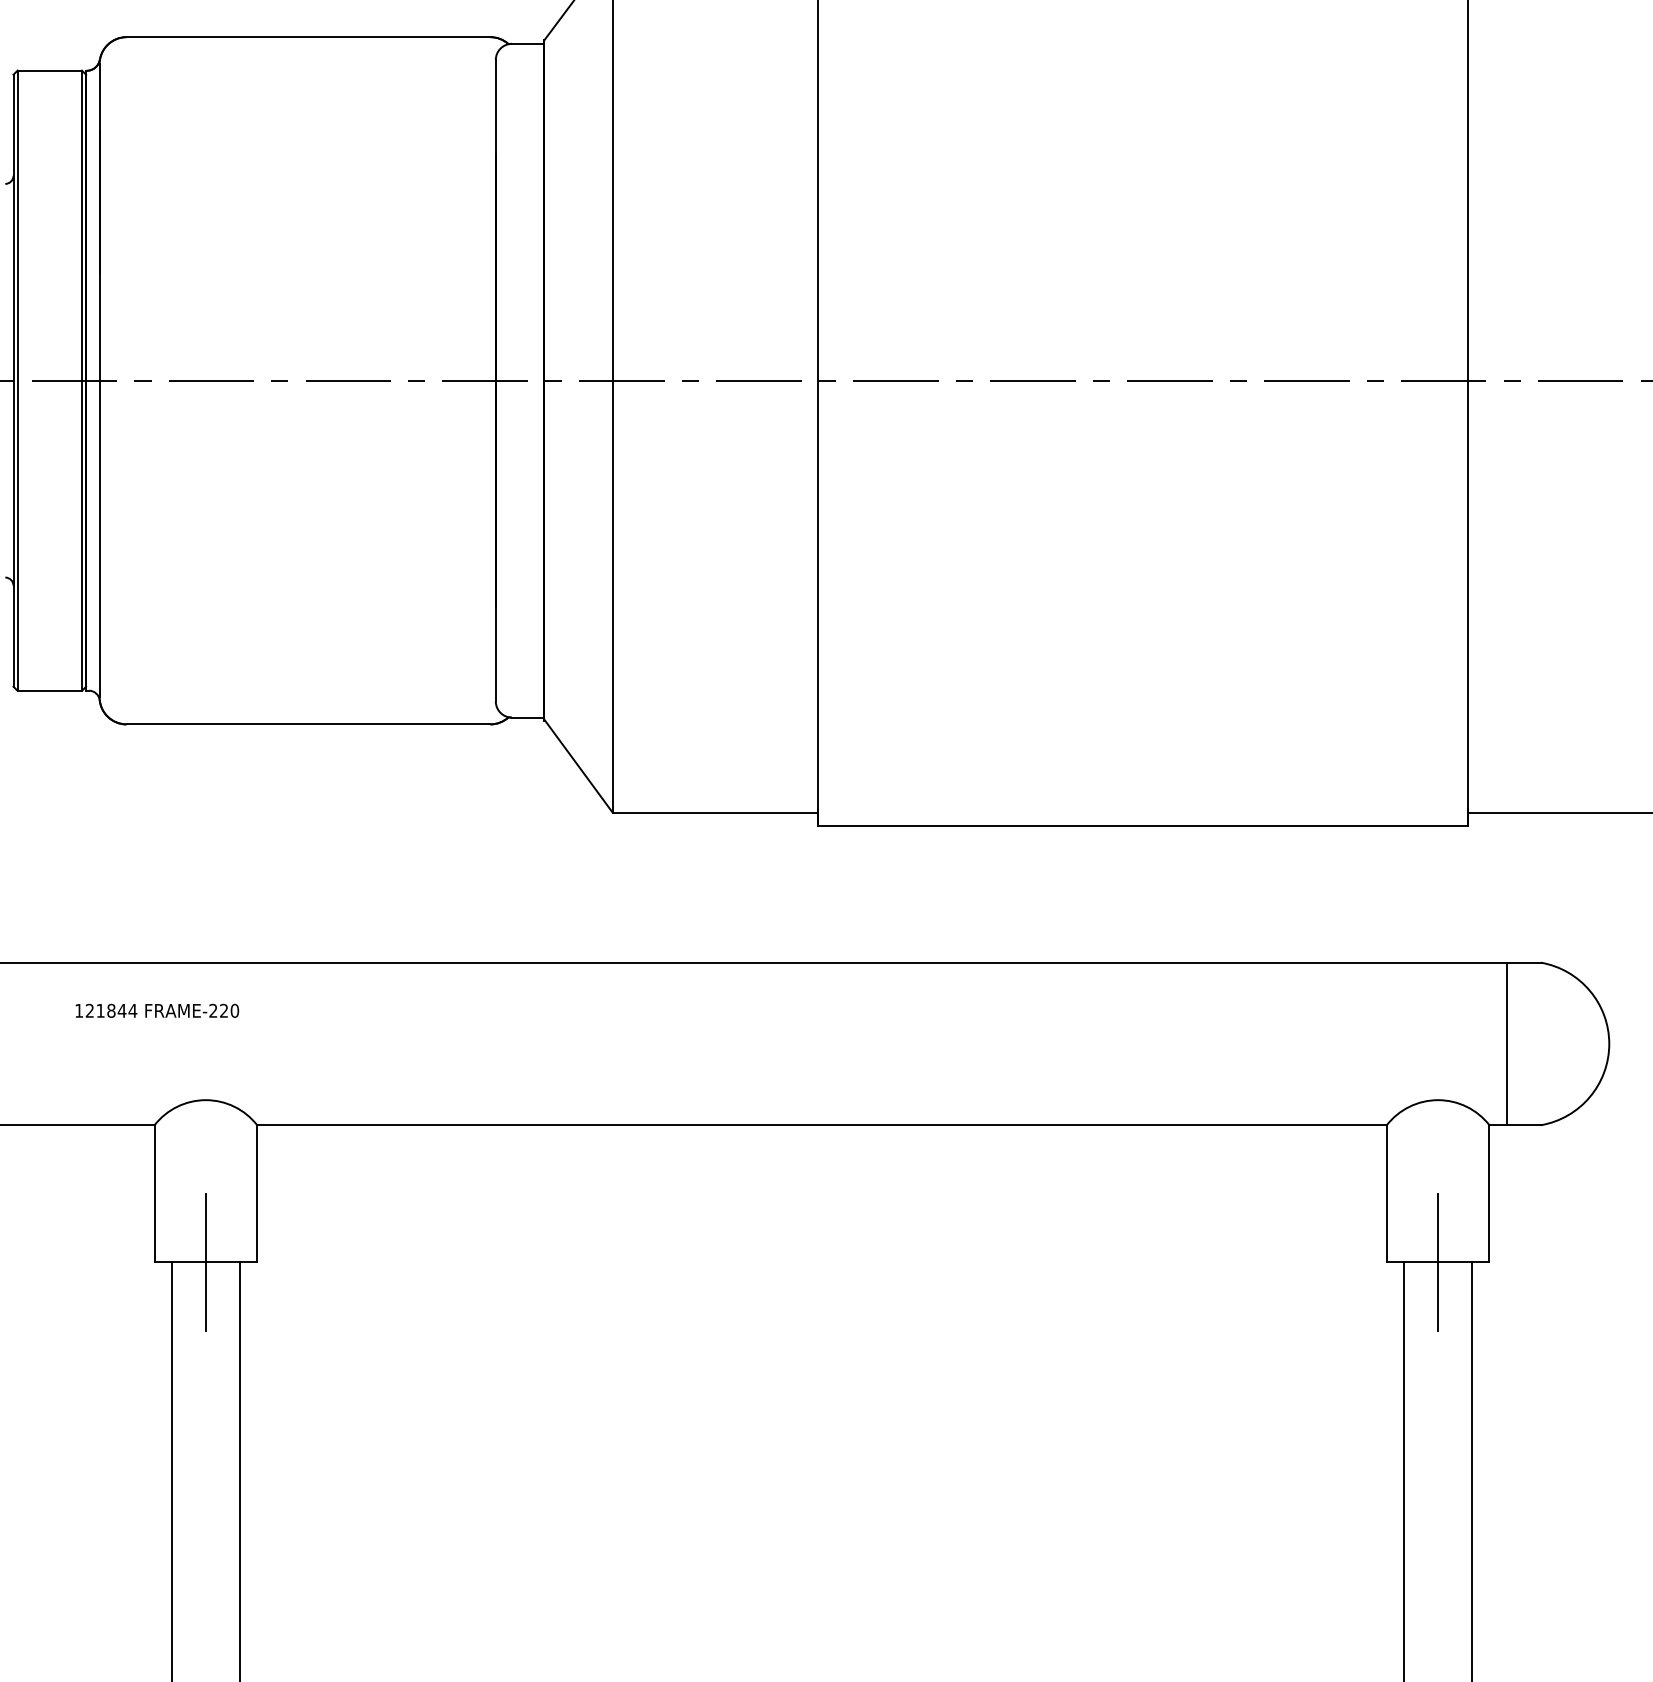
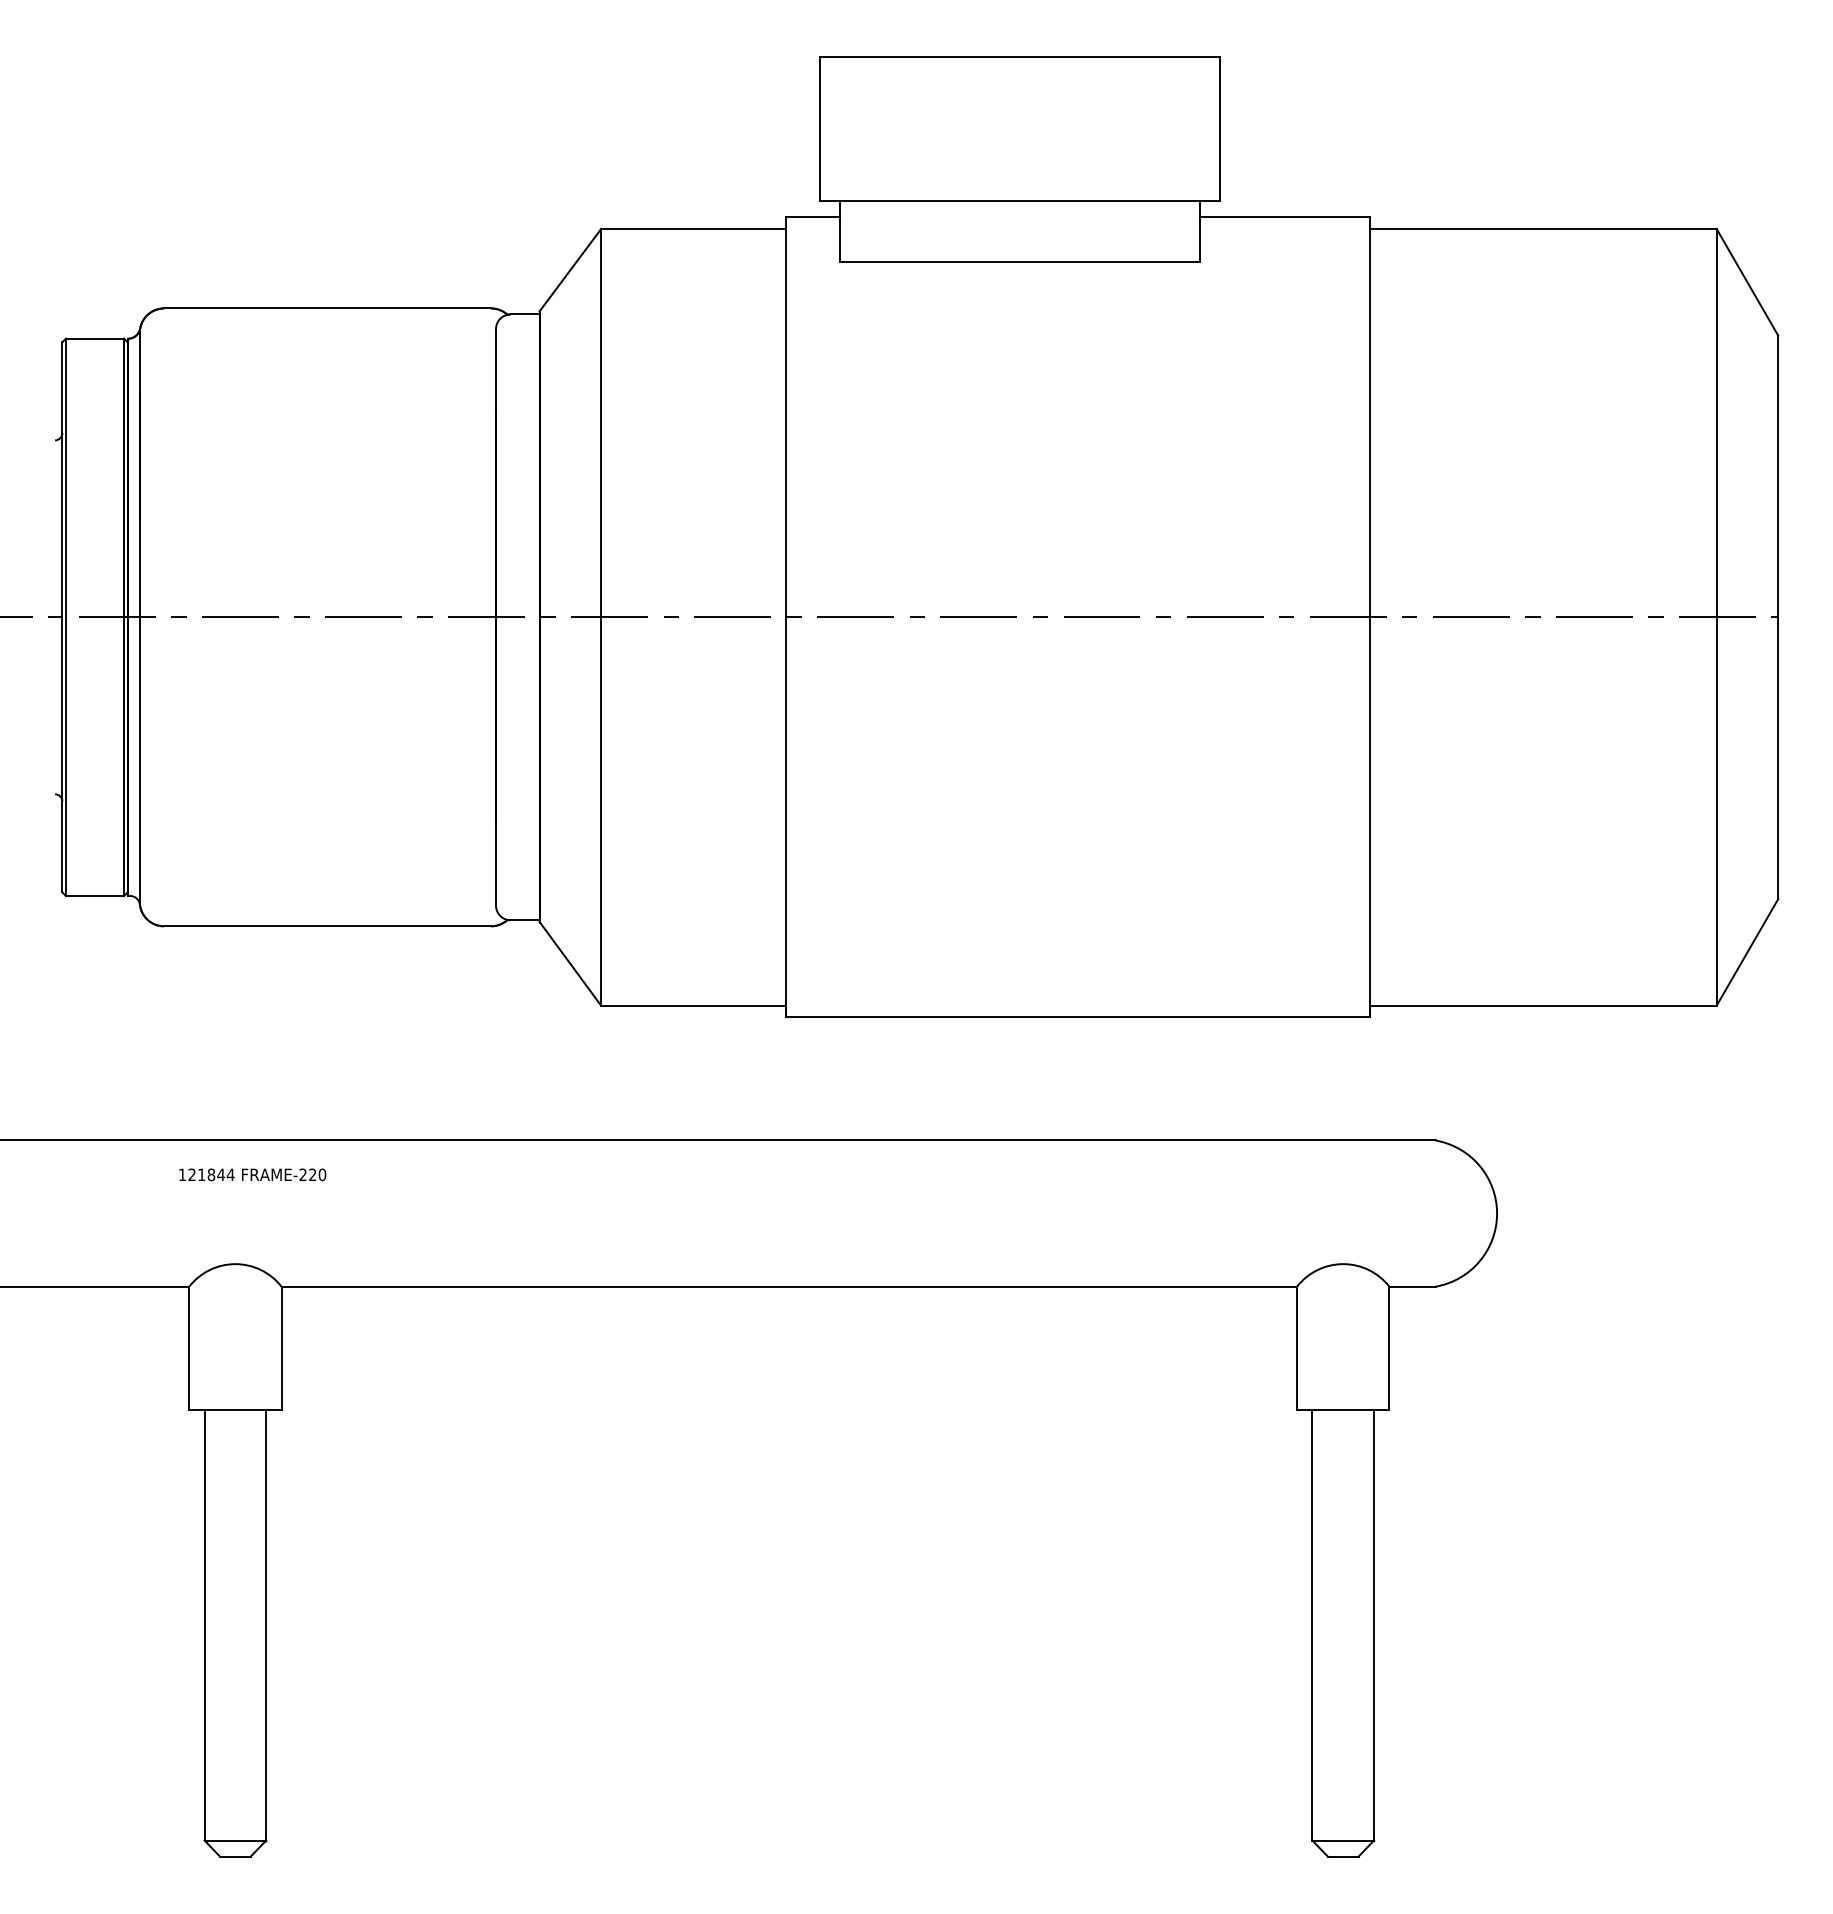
text: (157, 1010) -> (252, 1174), moved
line: (1506, 1043) -> (1404, 1213), removed
line: (206, 1261) -> (235, 1409), removed
line: (1438, 1261) -> (1343, 1409), removed

